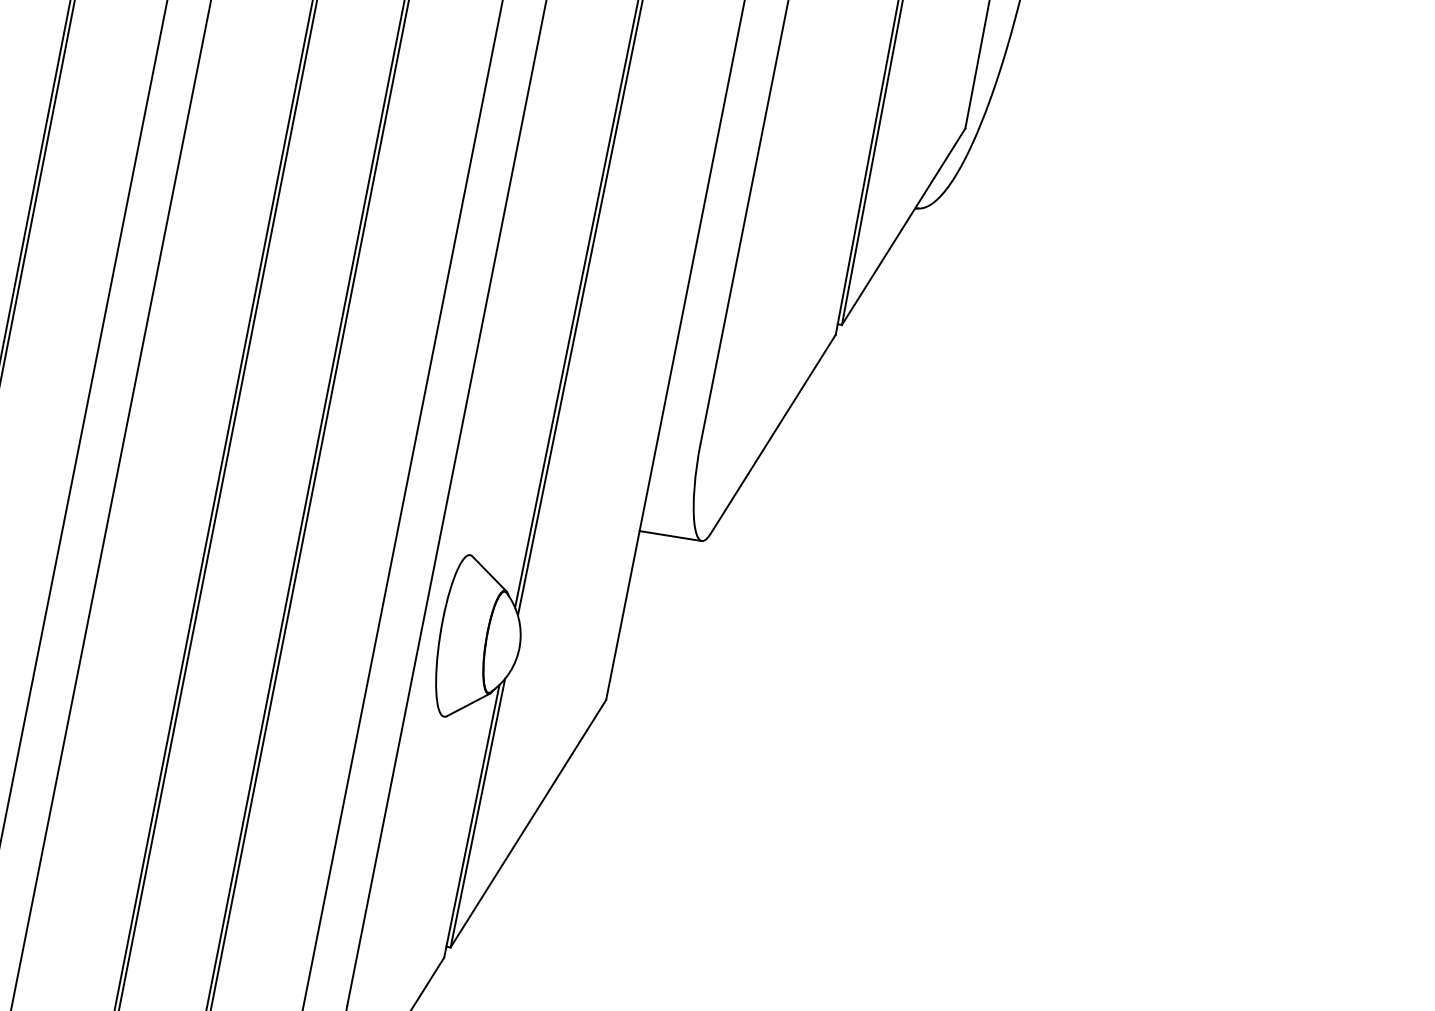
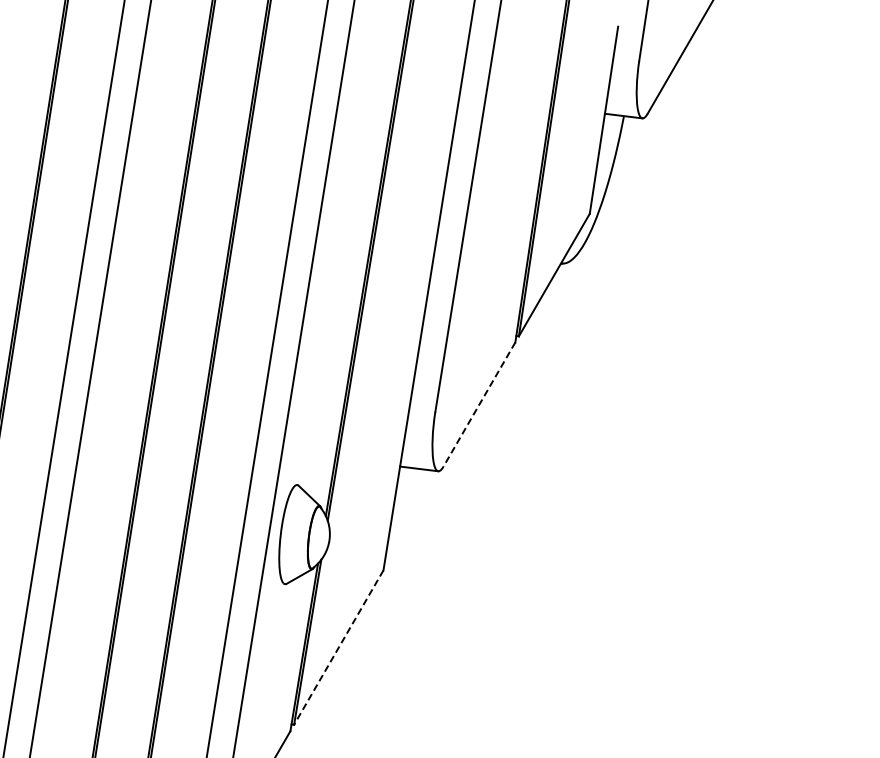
line: (773, 434) -> (479, 404), solid -> dashed
line: (527, 825) -> (338, 648), solid -> dashed

